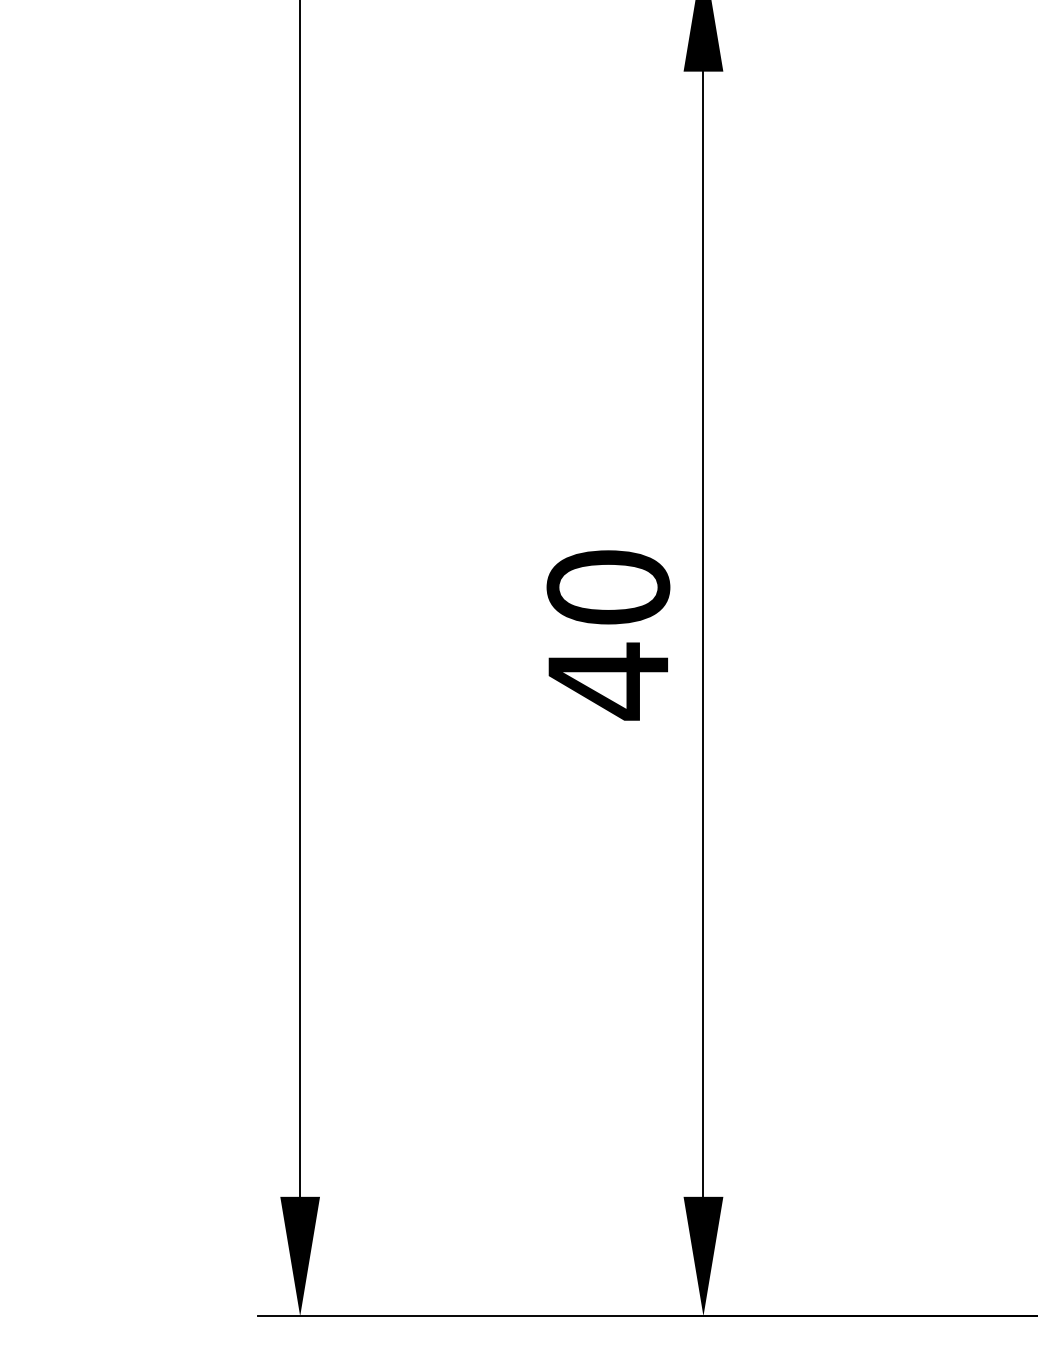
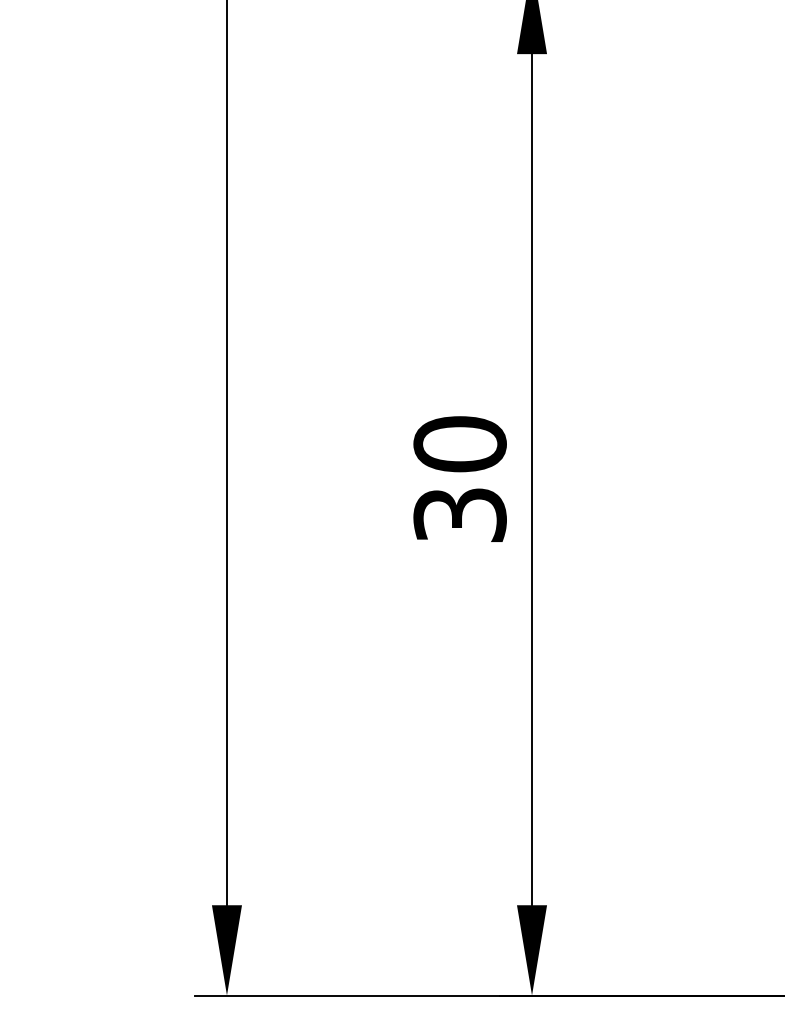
text: (608, 681) -> (460, 515), 40 -> 30

